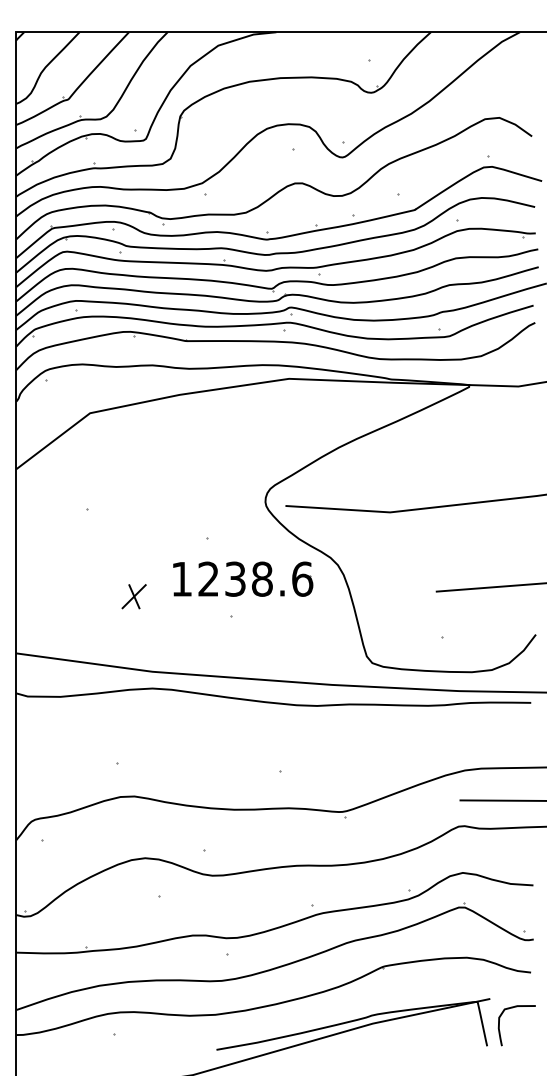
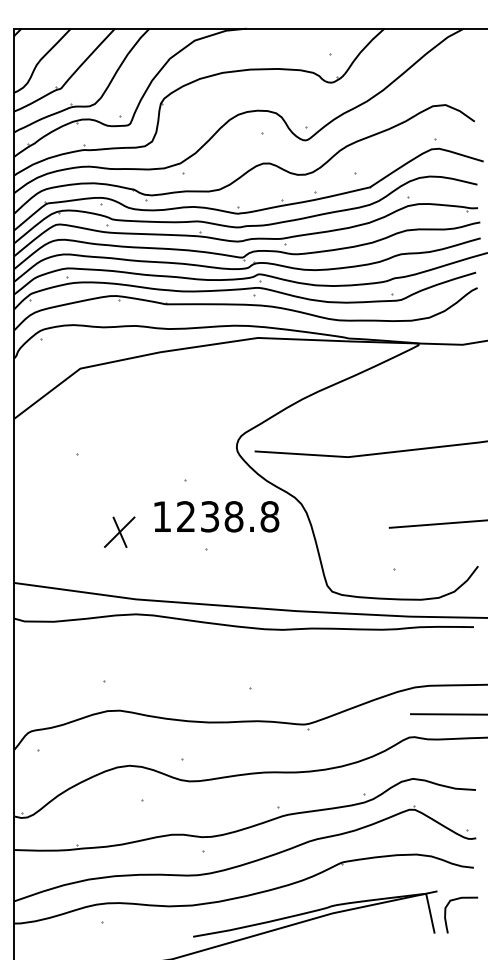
text: (302, 578) -> (269, 516), 1238.6 -> 1238.8
part: (133, 596) -> (119, 532), size x1.43

